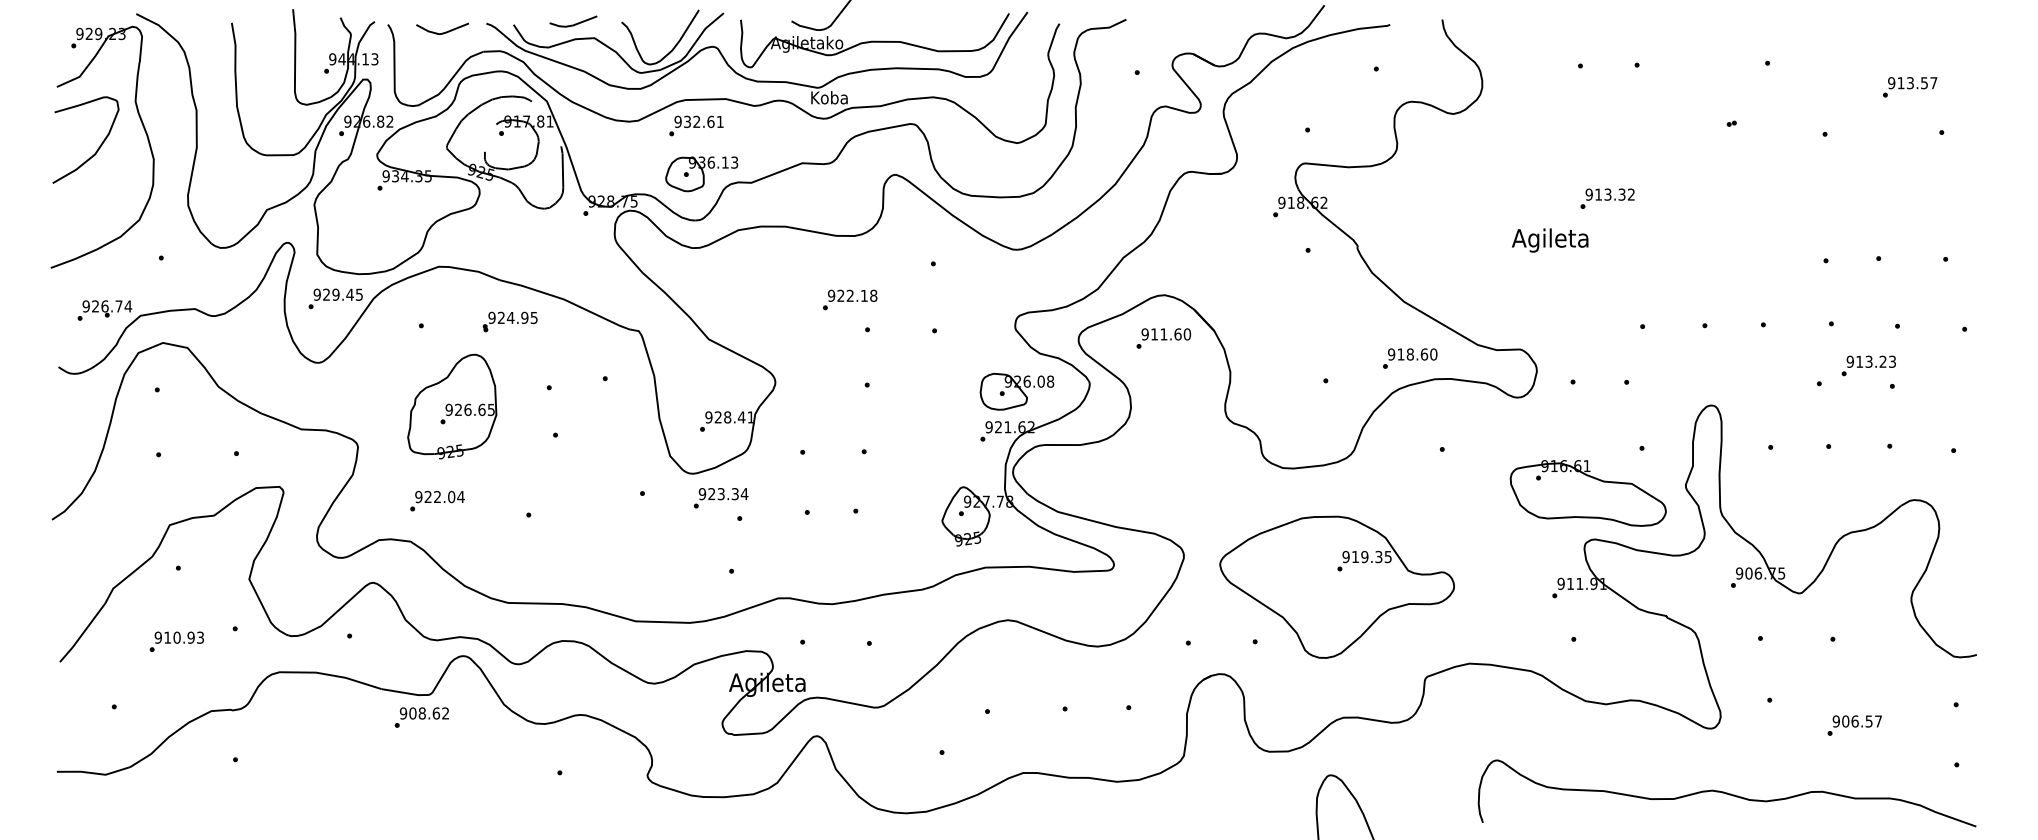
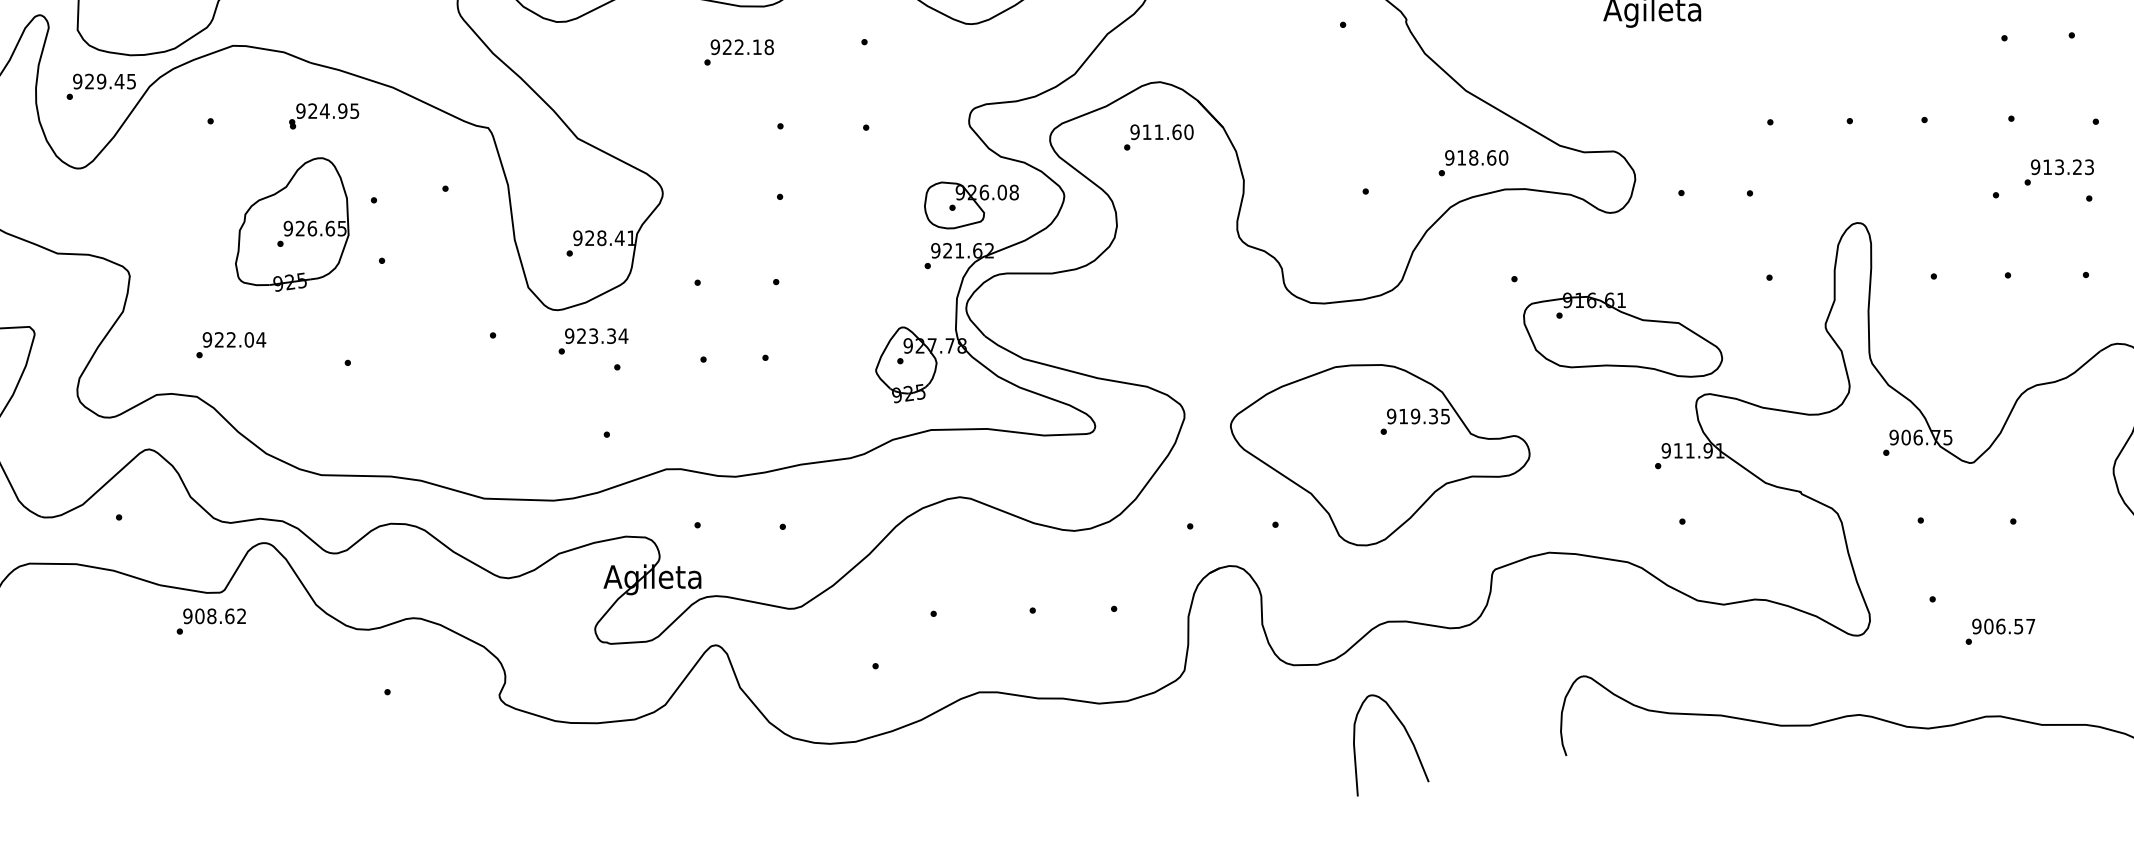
text: (850, 299) -> (739, 51), moved
part: (452, 406) -> (292, 224), moved
part: (1587, 493) -> (1622, 335), moved
text: (1854, 725) -> (2000, 631), moved

